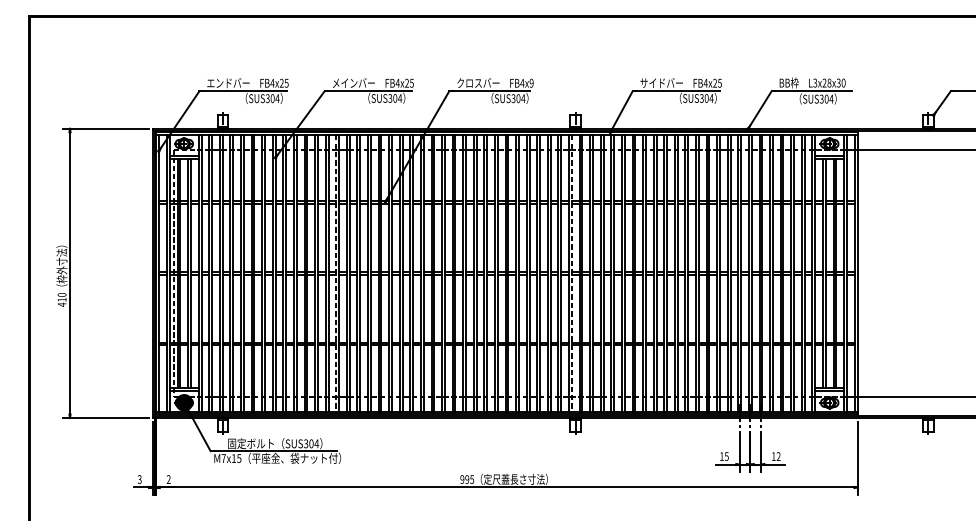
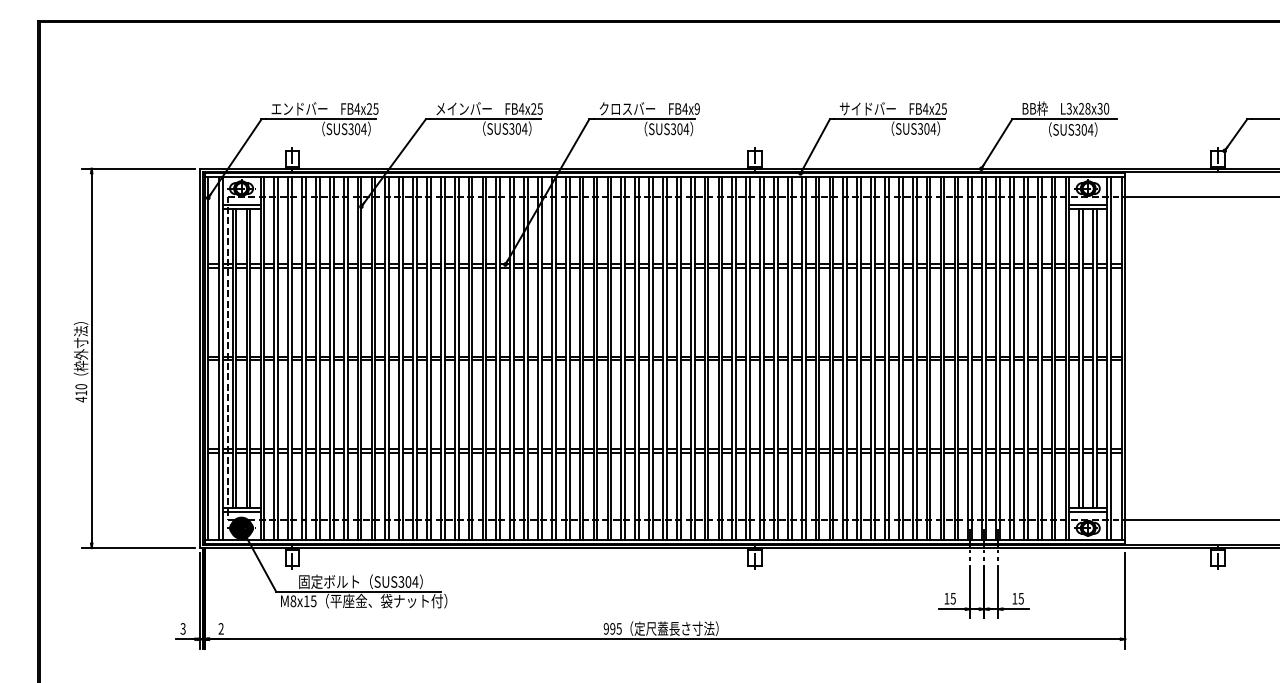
line: (335, 273) -> (440, 358), dashed -> solid
line: (572, 273) -> (750, 358), dashed -> solid
text: (778, 456) -> (1020, 598), 12 -> 15
text: (223, 458) -> (293, 601), M7x15 -> M8x15

